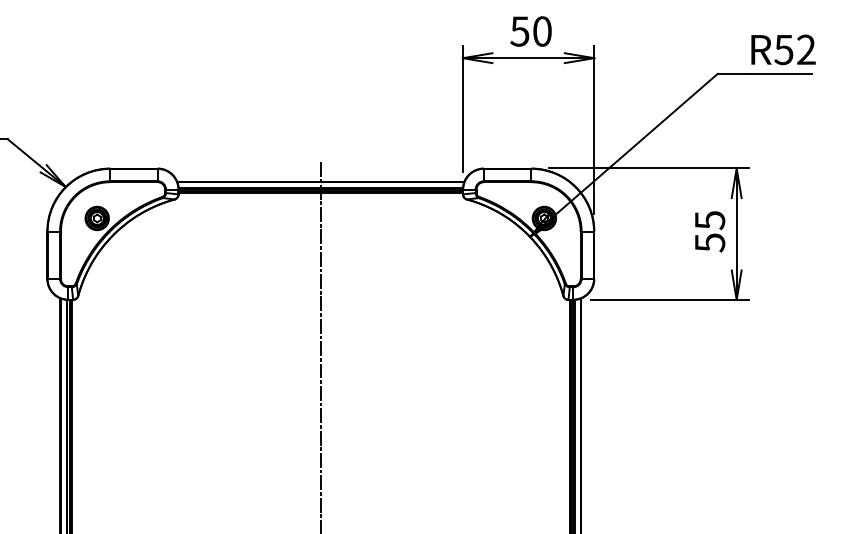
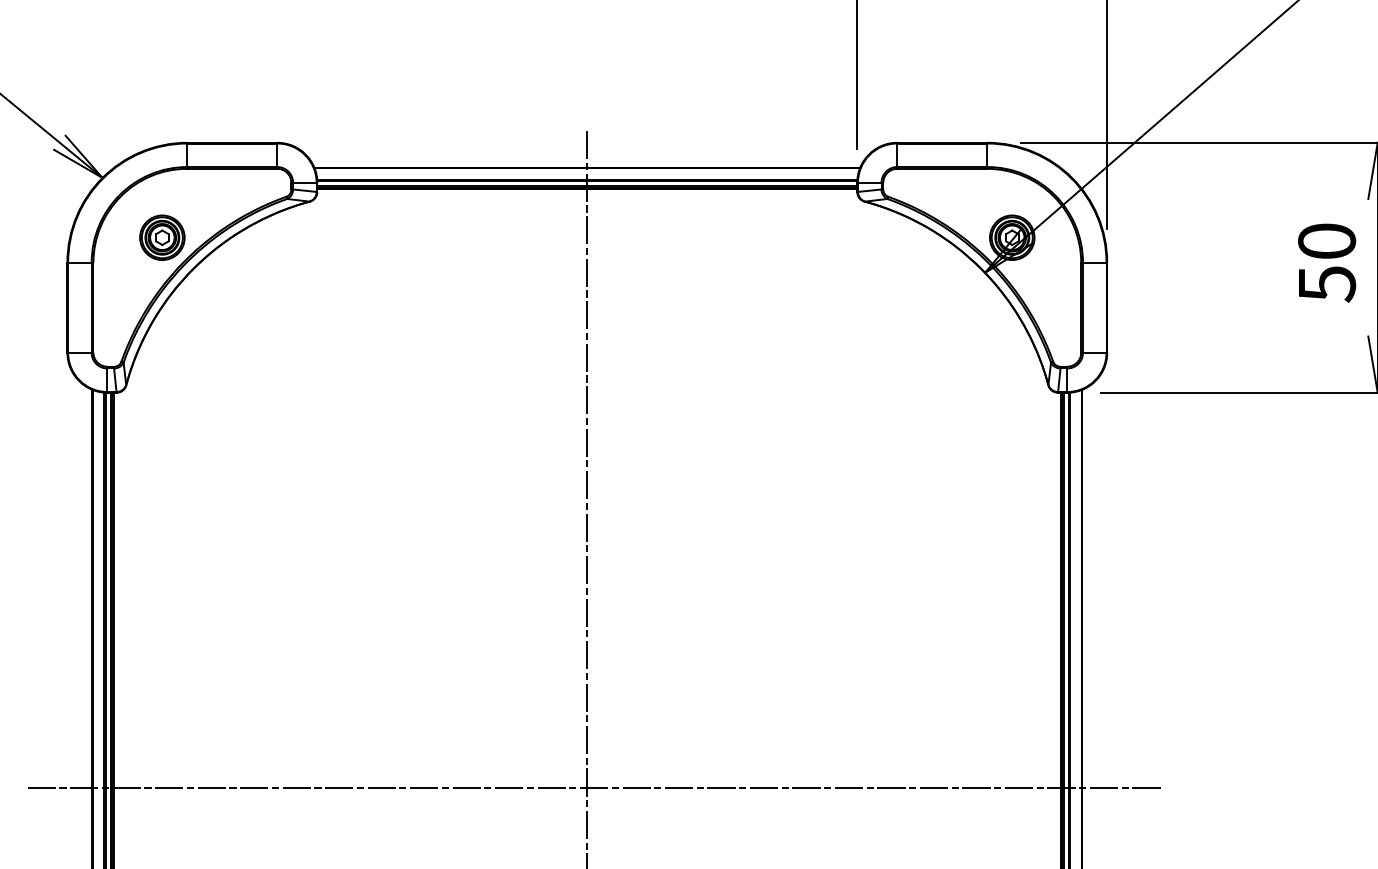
text: (709, 220) -> (1326, 241), 55 -> 50
line: (324, 507) -> (594, 787), added

